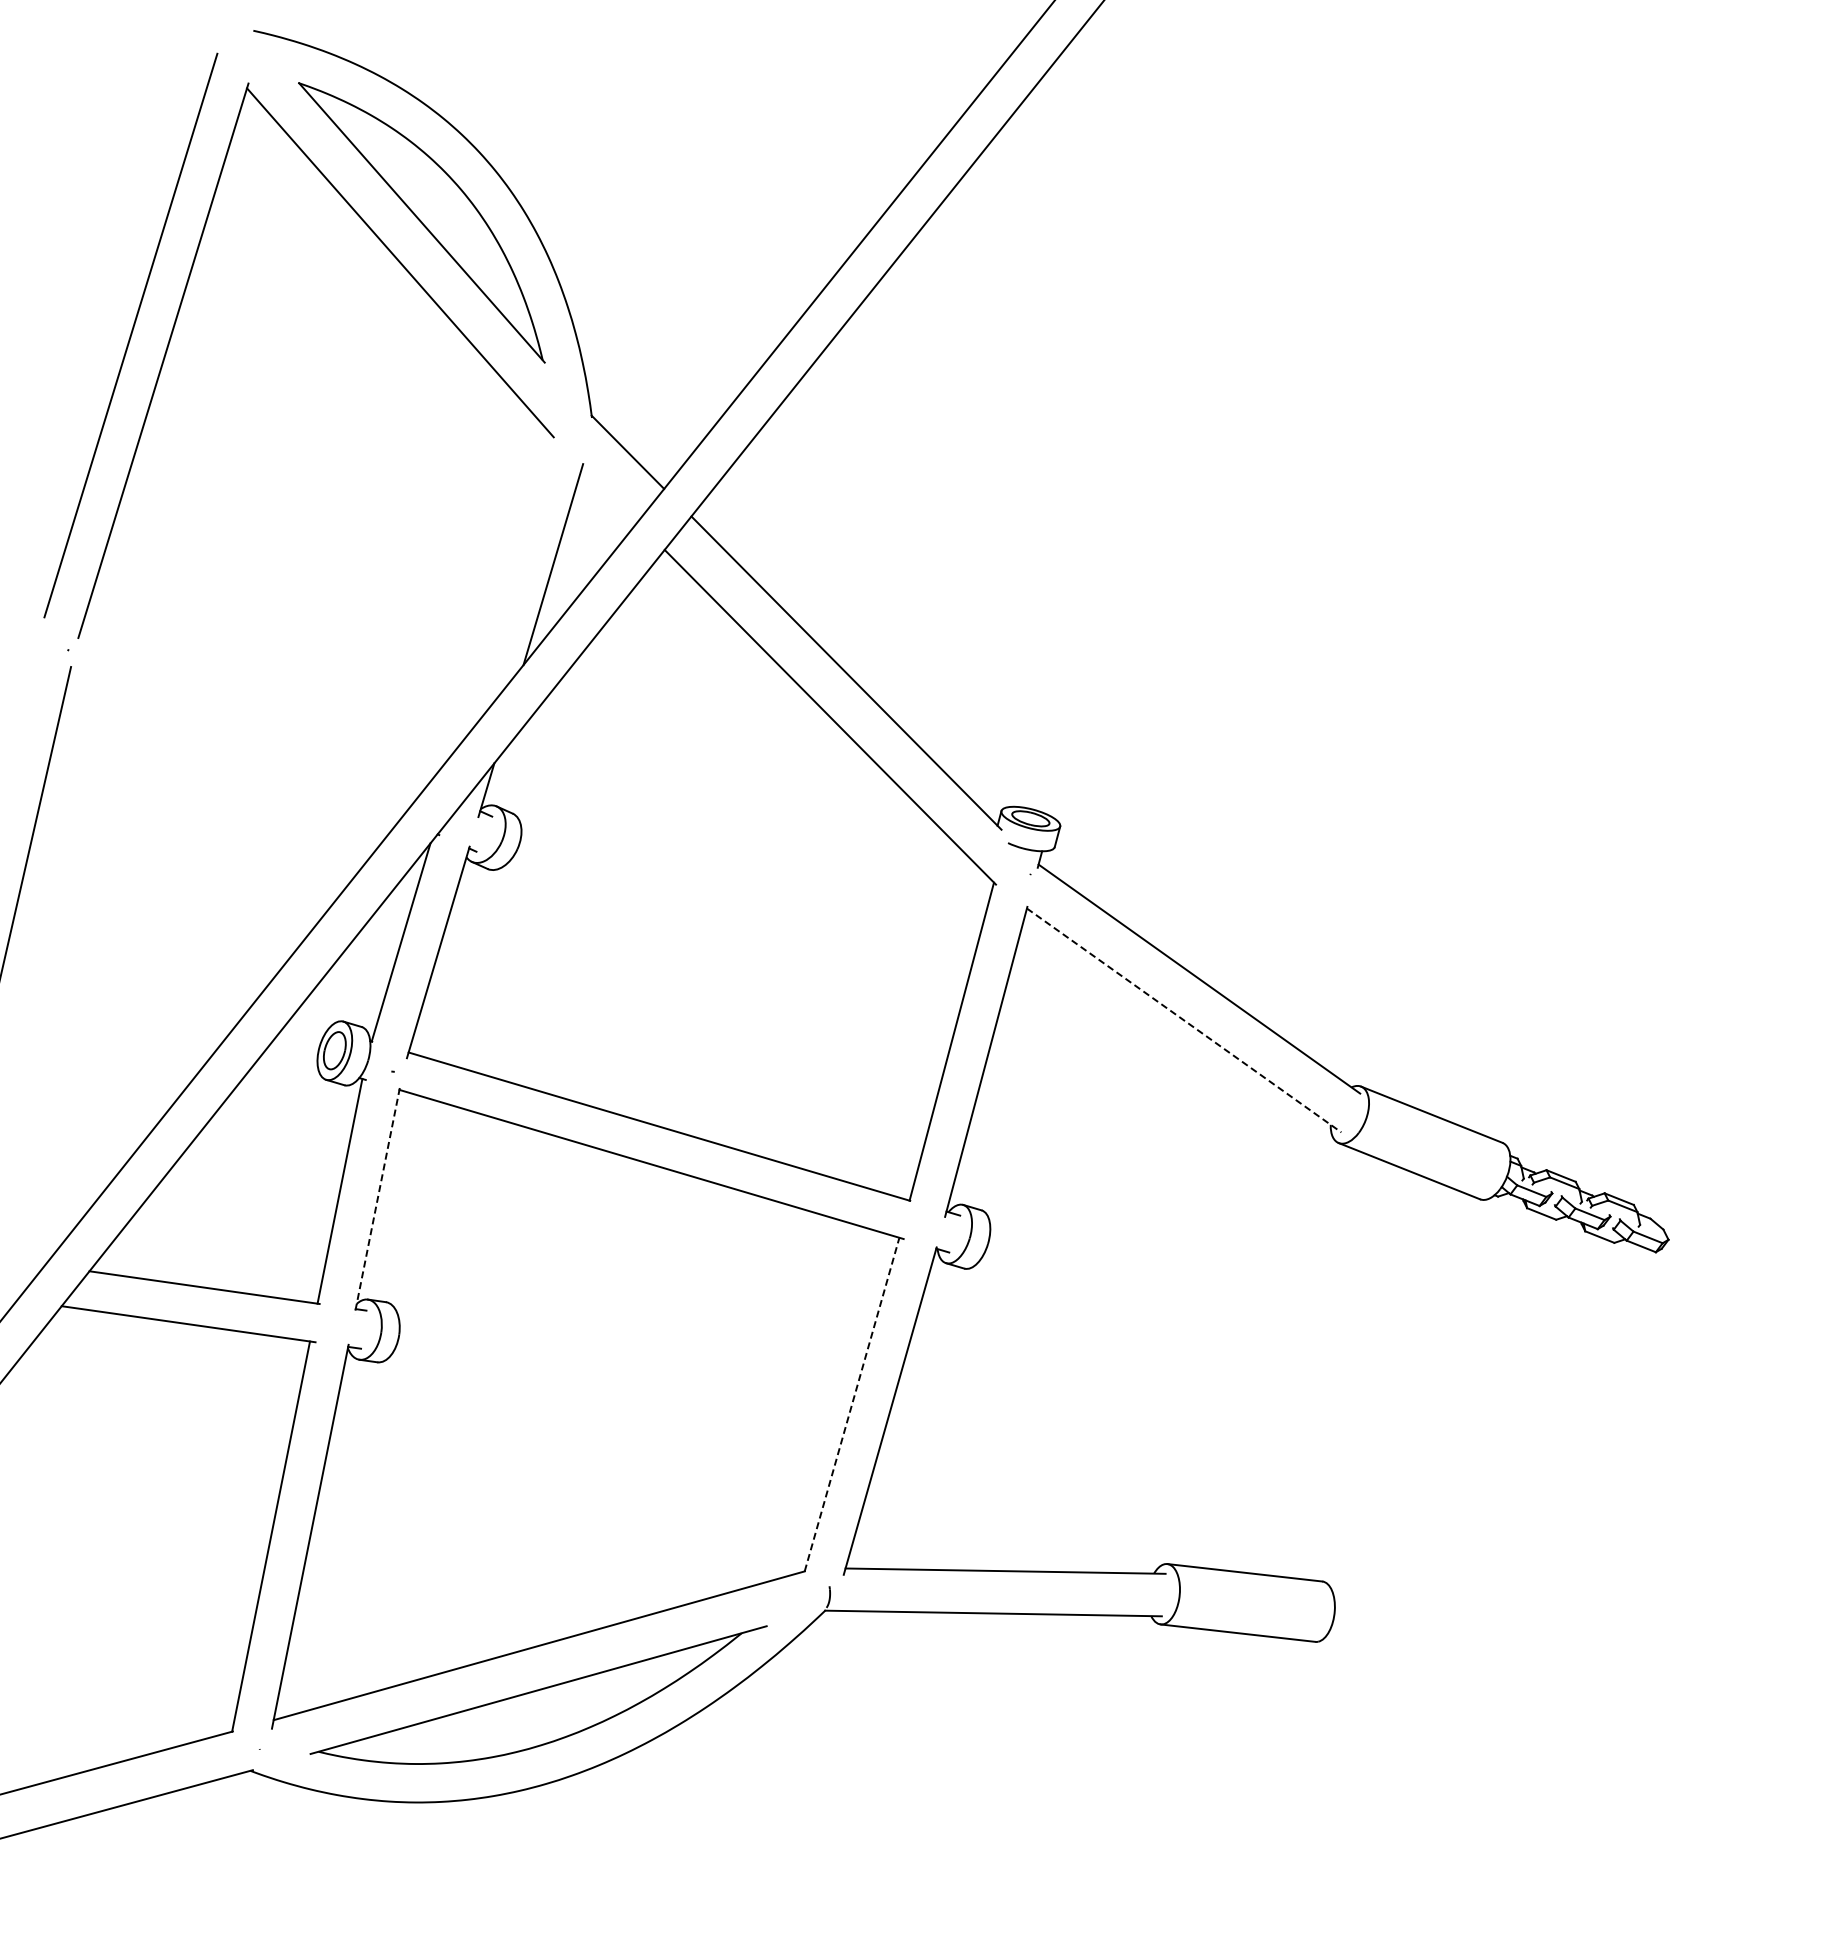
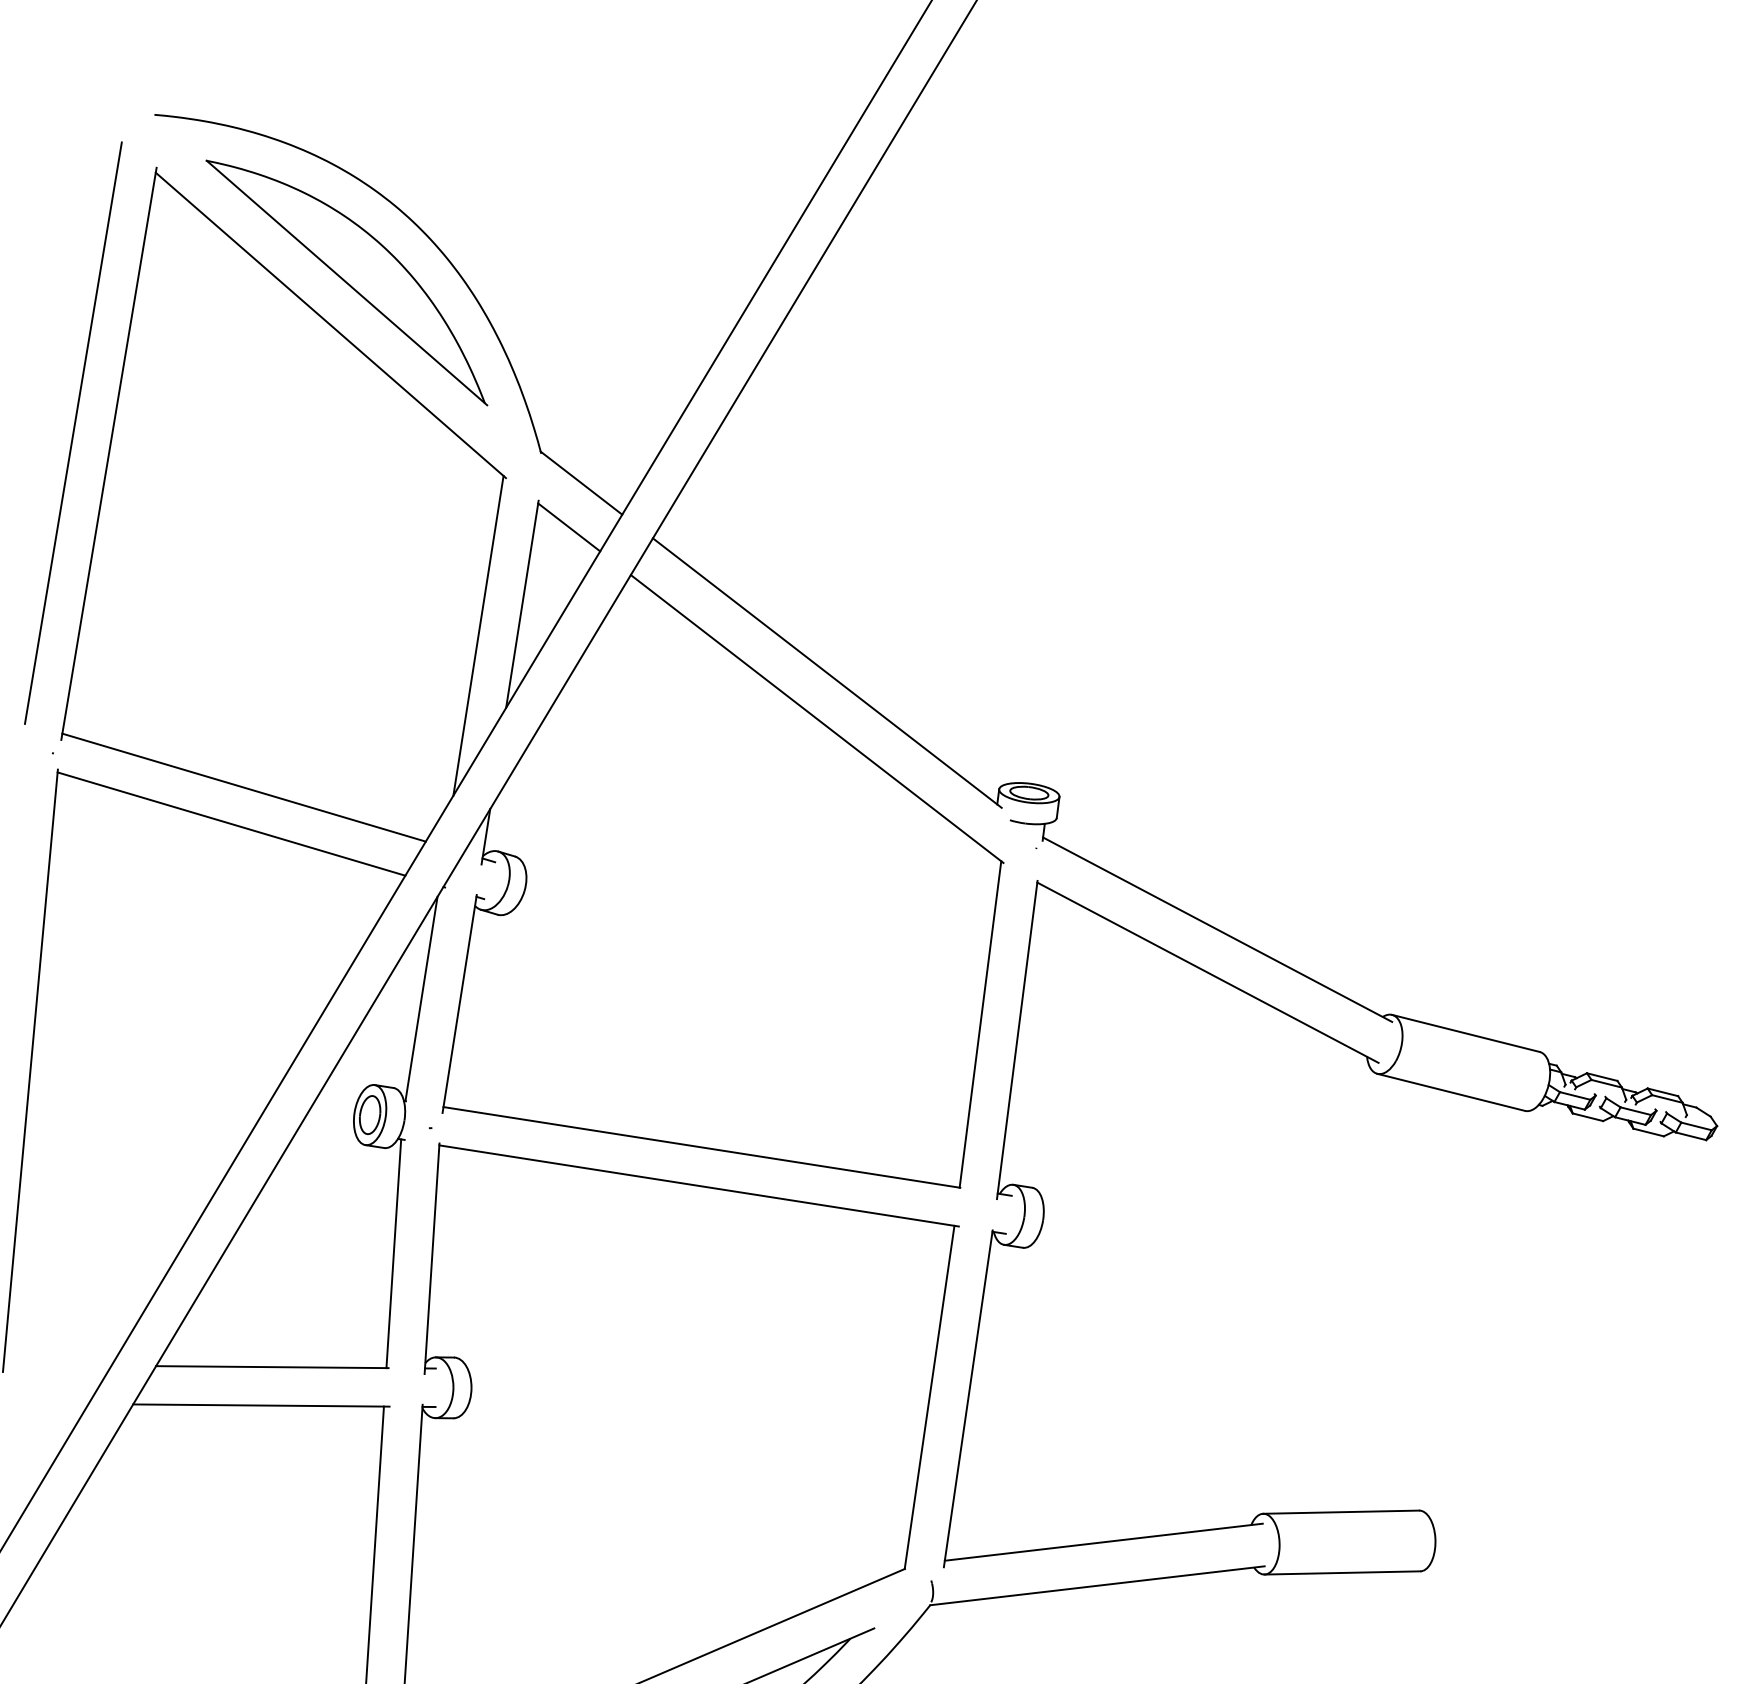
line: (609, 494) -> (568, 527), added
line: (505, 589) -> (478, 635), added
line: (253, 709) -> (244, 787), added
line: (235, 743) -> (231, 823), added
line: (1184, 1020) -> (1208, 972), dashed -> solid
line: (377, 1201) -> (432, 1258), dashed -> solid
line: (852, 1404) -> (930, 1397), dashed -> solid

